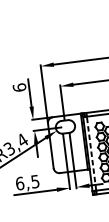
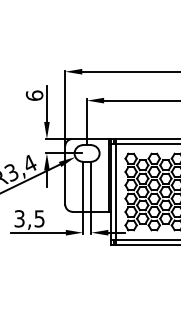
line: (91, 153) -> (116, 191), dashed -> solid
text: (19, 183) -> (19, 218), 6,5 -> 3,5

